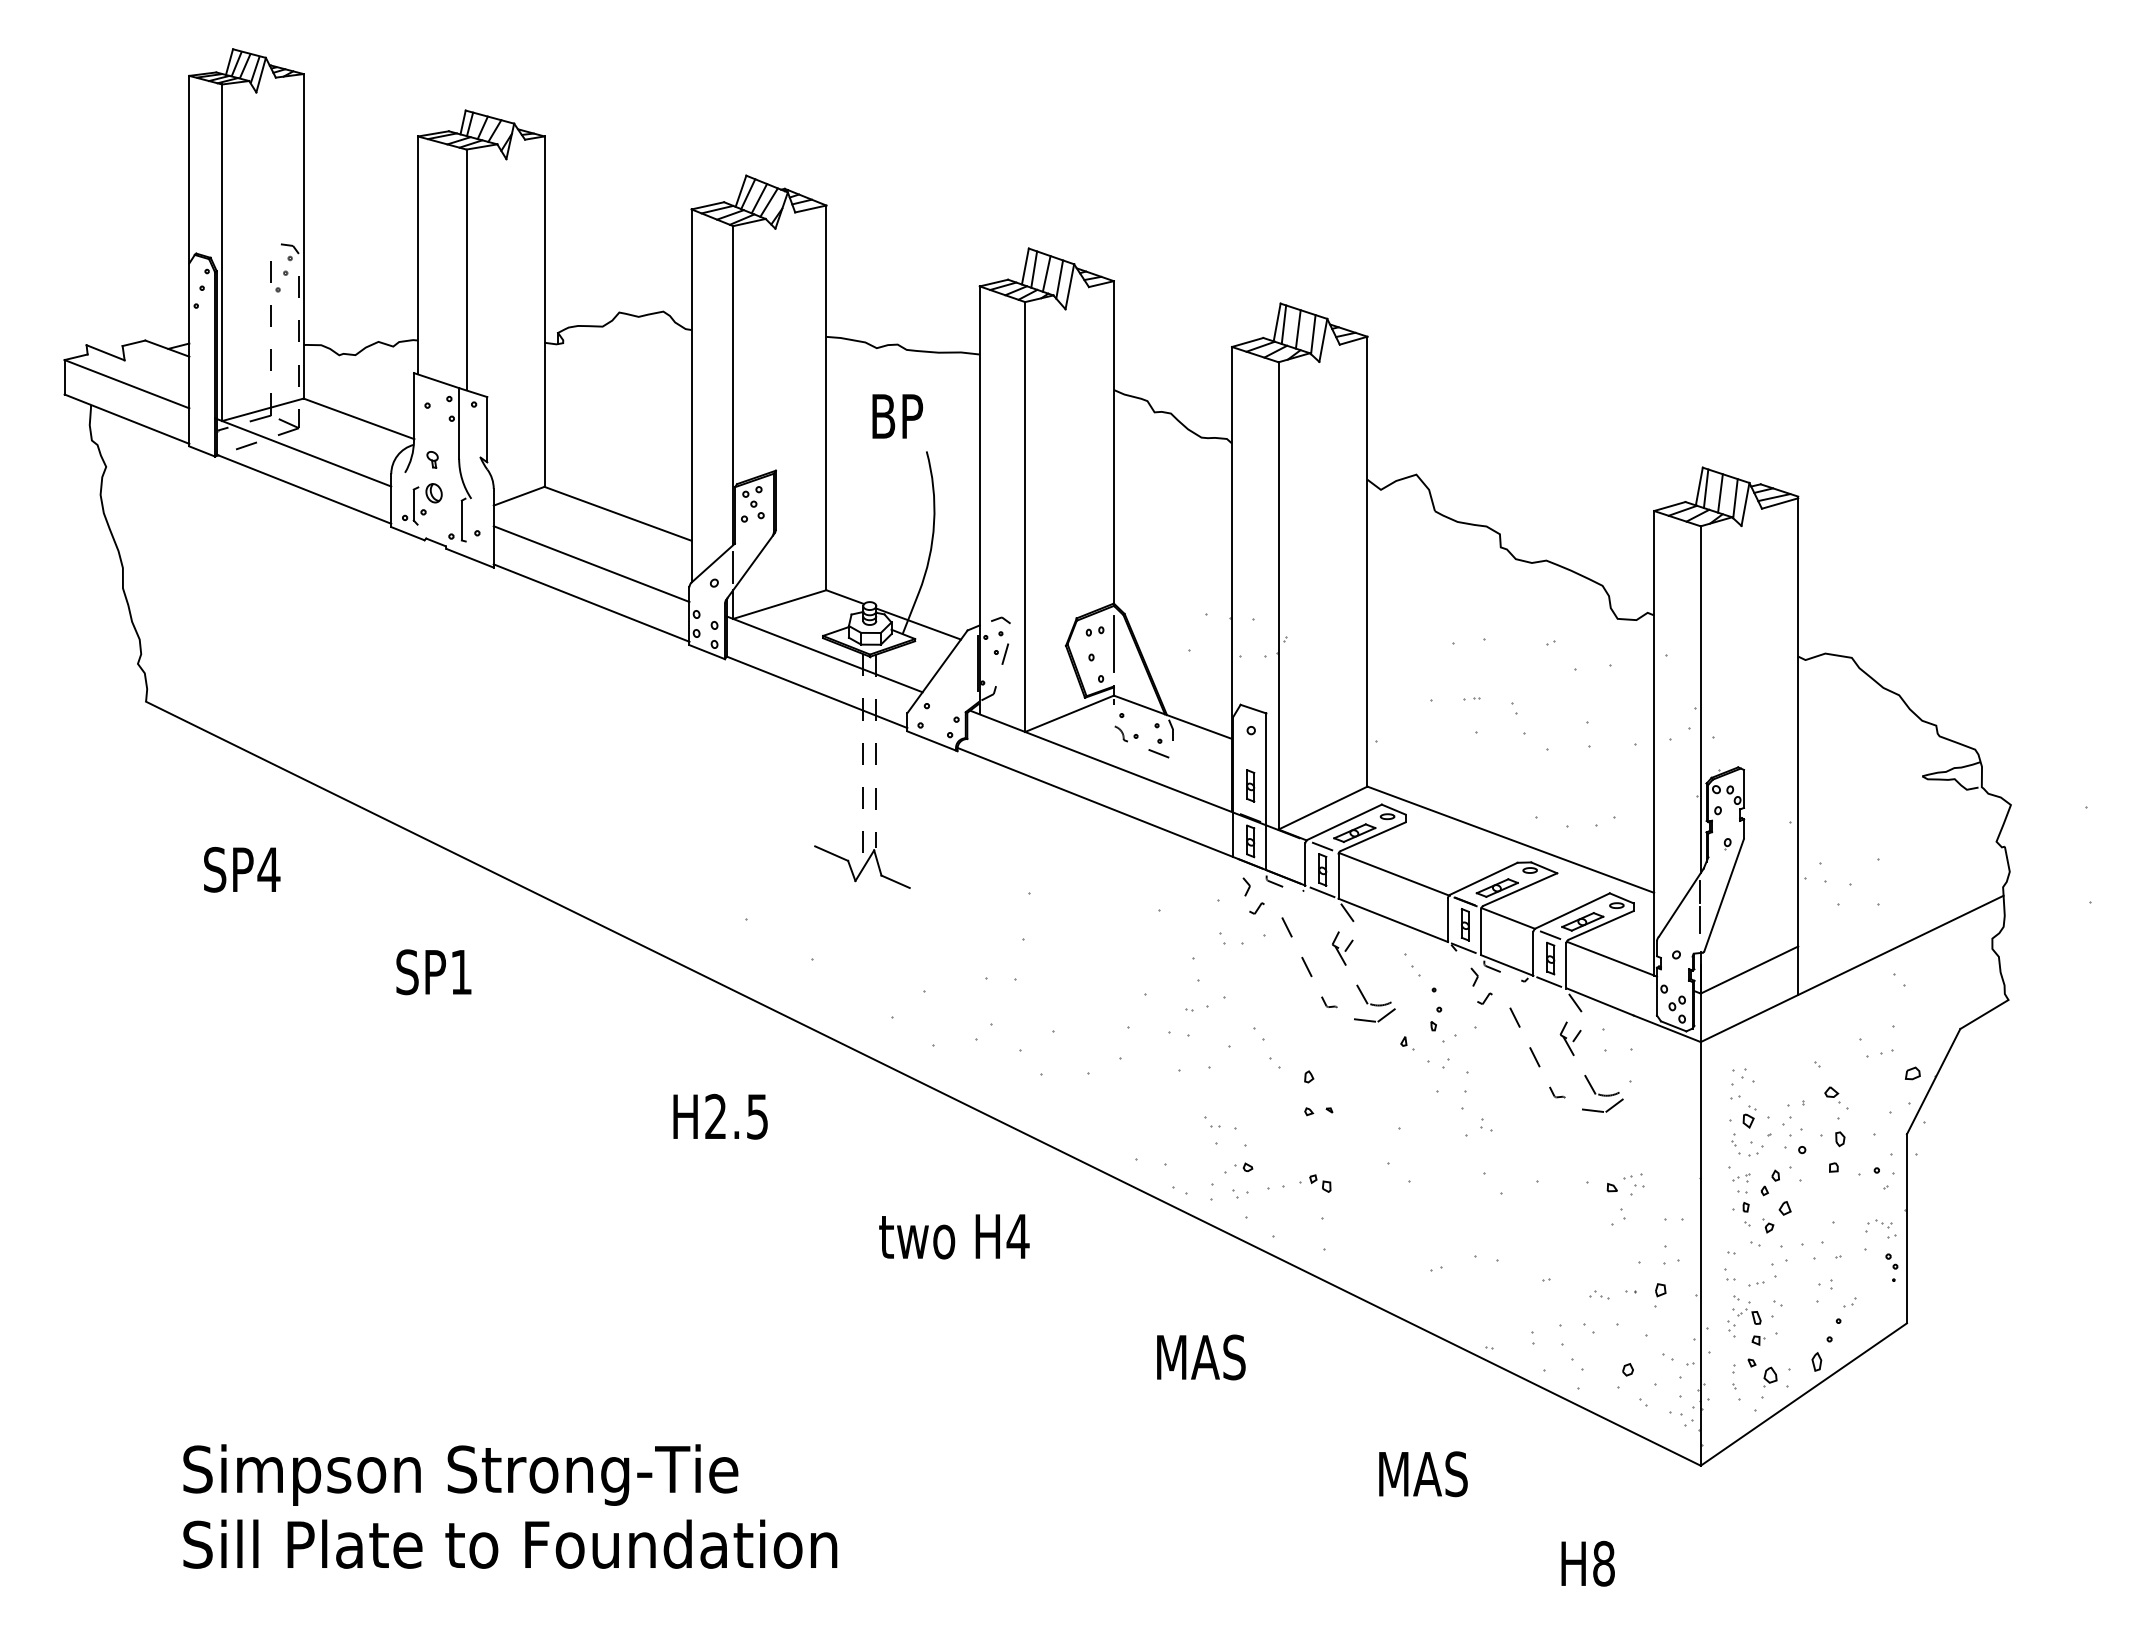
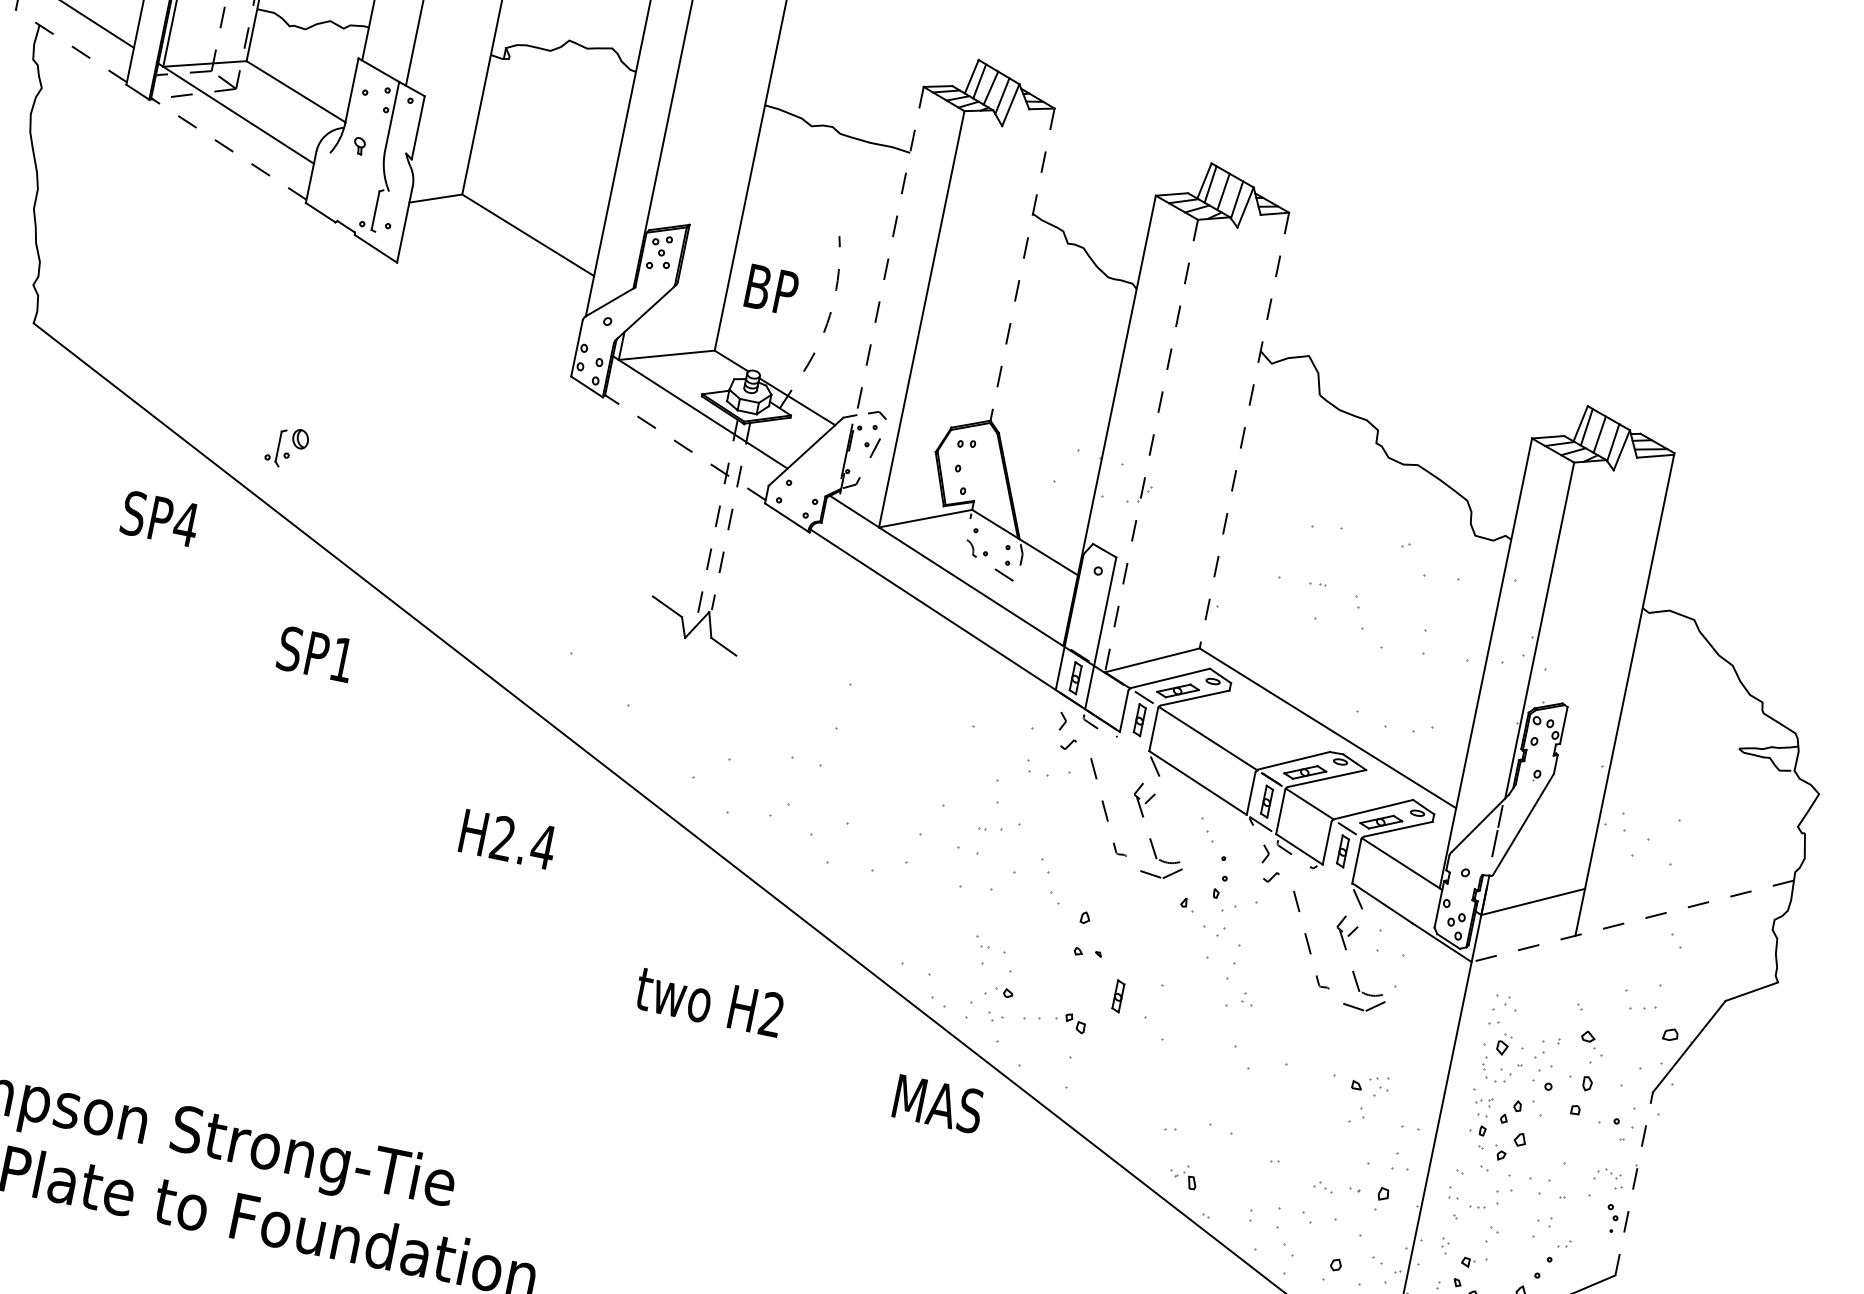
text: (897, 416) -> (771, 289), moved
line: (126, 419) -> (70, 46), solid -> dashed
line: (1113, 442) -> (1022, 264), solid -> dashed
line: (303, 489) -> (228, 149), solid -> dashed
line: (979, 500) -> (880, 294), solid -> dashed
part: (422, 504) -> (287, 447), moved
line: (932, 542) -> (826, 325), solid -> dashed
line: (1367, 561) -> (1244, 430), solid -> dashed
line: (591, 563) -> (492, 278), removed
line: (733, 567) -> (629, 310), removed
line: (1278, 595) -> (1151, 445), solid -> dashed
line: (591, 602) -> (484, 315), removed
line: (1113, 643) -> (982, 459), removed
line: (816, 692) -> (684, 447), solid -> dashed
part: (1250, 785) -> (1118, 995), moved
text: (242, 869) -> (160, 518), moved
line: (1322, 892) -> (1135, 742), removed
line: (1851, 969) -> (1632, 921), solid -> dashed
text: (433, 972) -> (315, 654), moved
line: (1549, 981) -> (1337, 873), removed
text: (757, 1116) -> (543, 846), H2.5 -> H2.4
line: (1906, 1228) -> (1633, 1183), solid -> dashed
text: (1017, 1235) -> (771, 1013), H4 -> H2
part: (1746, 1312) -> (1183, 1175), moved
text: (1201, 1357) -> (938, 1104), moved

